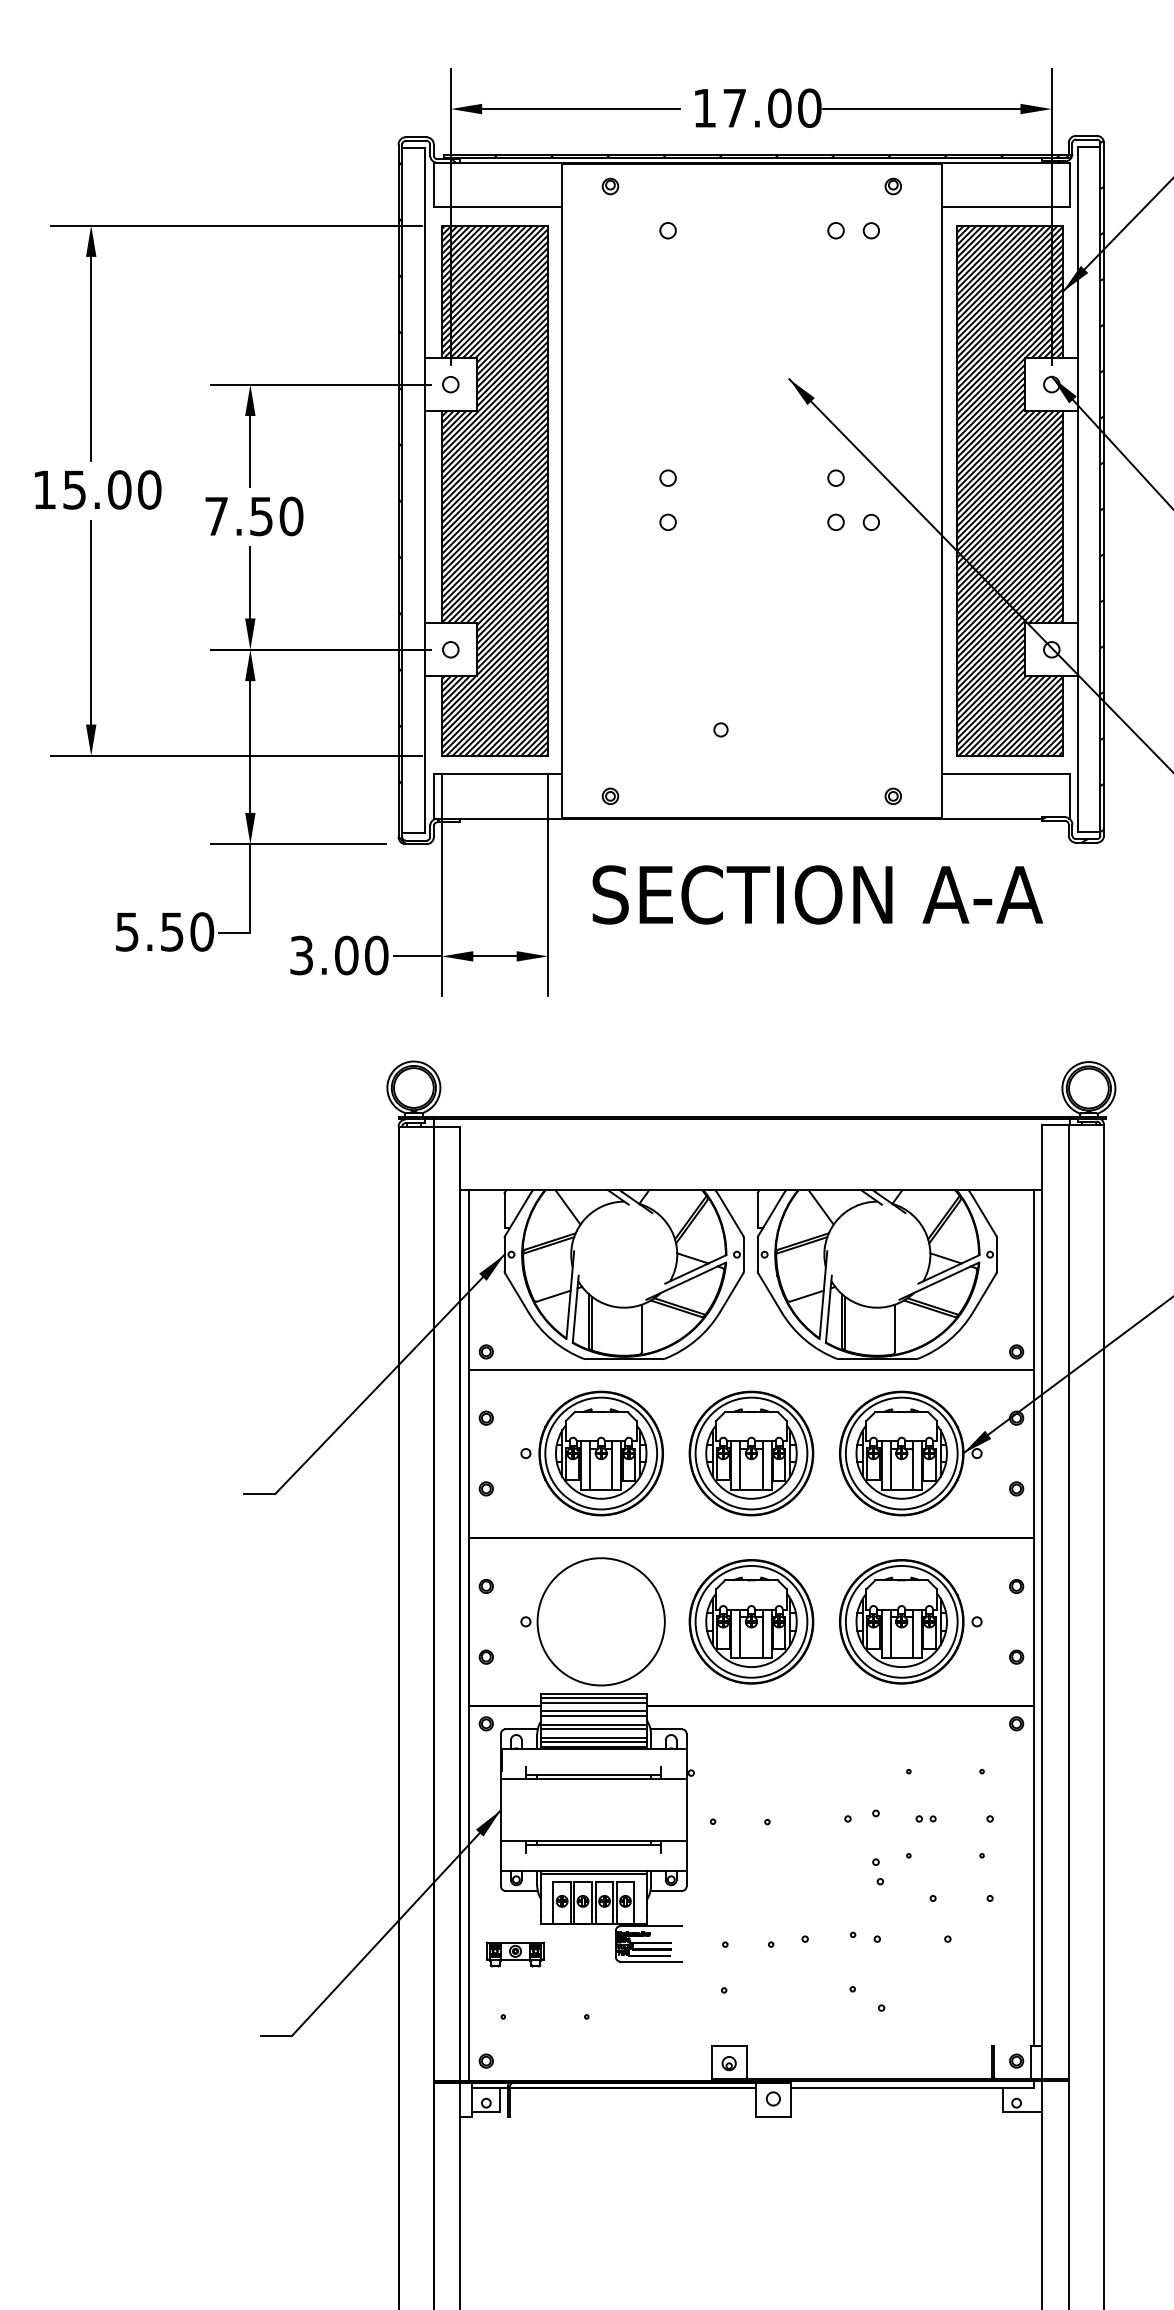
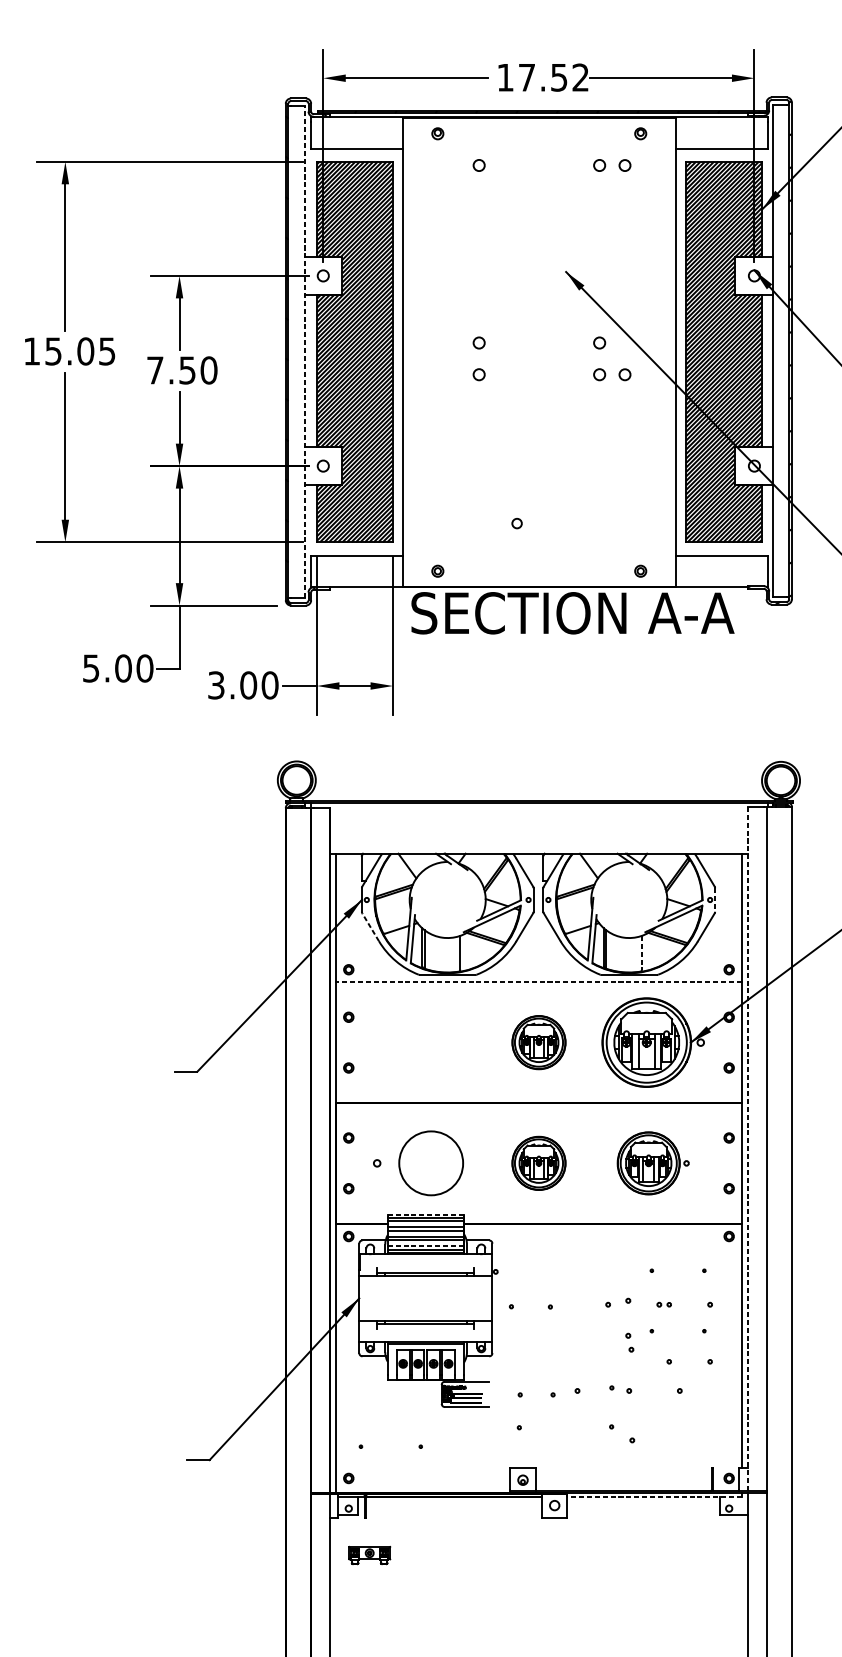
text: (794, 107) -> (569, 77), 17.00 -> 17.52
text: (149, 489) -> (107, 351), 15.00 -> 15.05
line: (425, 490) -> (305, 351), solid -> dashed
text: (817, 894) -> (572, 612), moved
text: (172, 931) -> (123, 668), 5.50 -> 5.00
line: (997, 1255) -> (715, 900), solid -> dashed
line: (516, 1292) -> (370, 927), solid -> dashed
line: (895, 1328) -> (642, 952), solid -> dashed
line: (751, 1369) -> (538, 982), solid -> dashed
part: (591, 1453) -> (424, 1042), removed
part: (751, 1453) -> (538, 1042), size x0.6
line: (1042, 1602) -> (747, 1149), solid -> dashed
circle: (600, 1621) -> (430, 1163), size x0.7
part: (751, 1621) -> (538, 1163), size x0.6
part: (910, 1621) -> (653, 1163), size x0.7
line: (594, 1693) -> (426, 1214), solid -> dashed
line: (594, 1737) -> (426, 1246), solid -> dashed
part: (515, 1954) -> (369, 1555), moved
line: (912, 2087) -> (654, 1497), solid -> dashed

